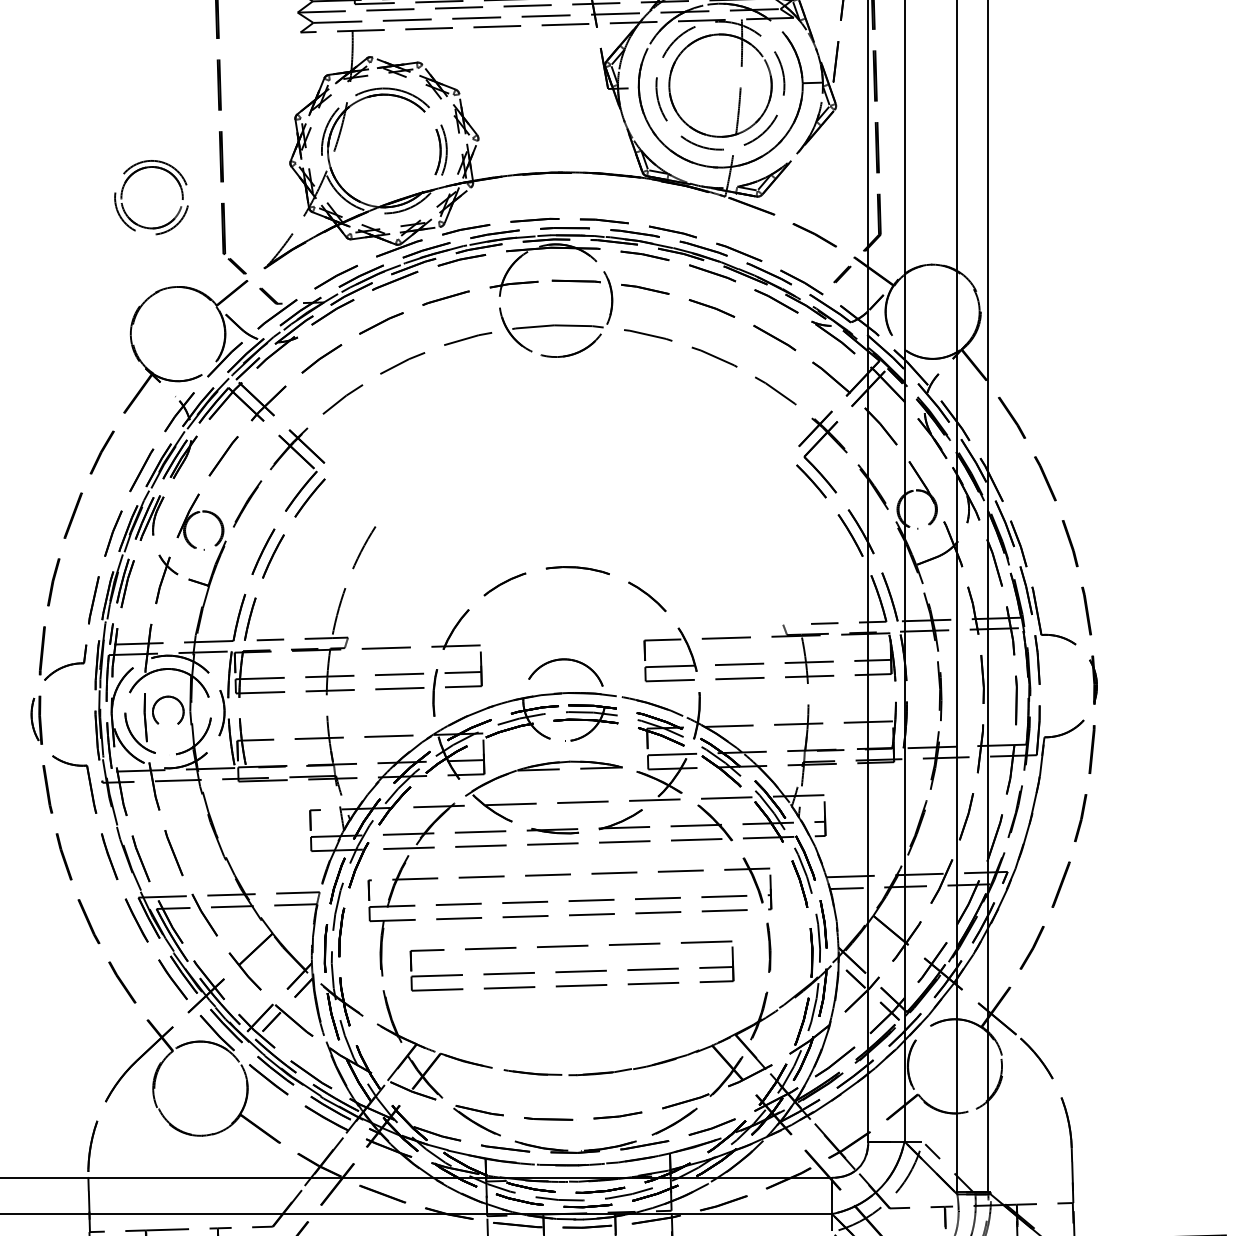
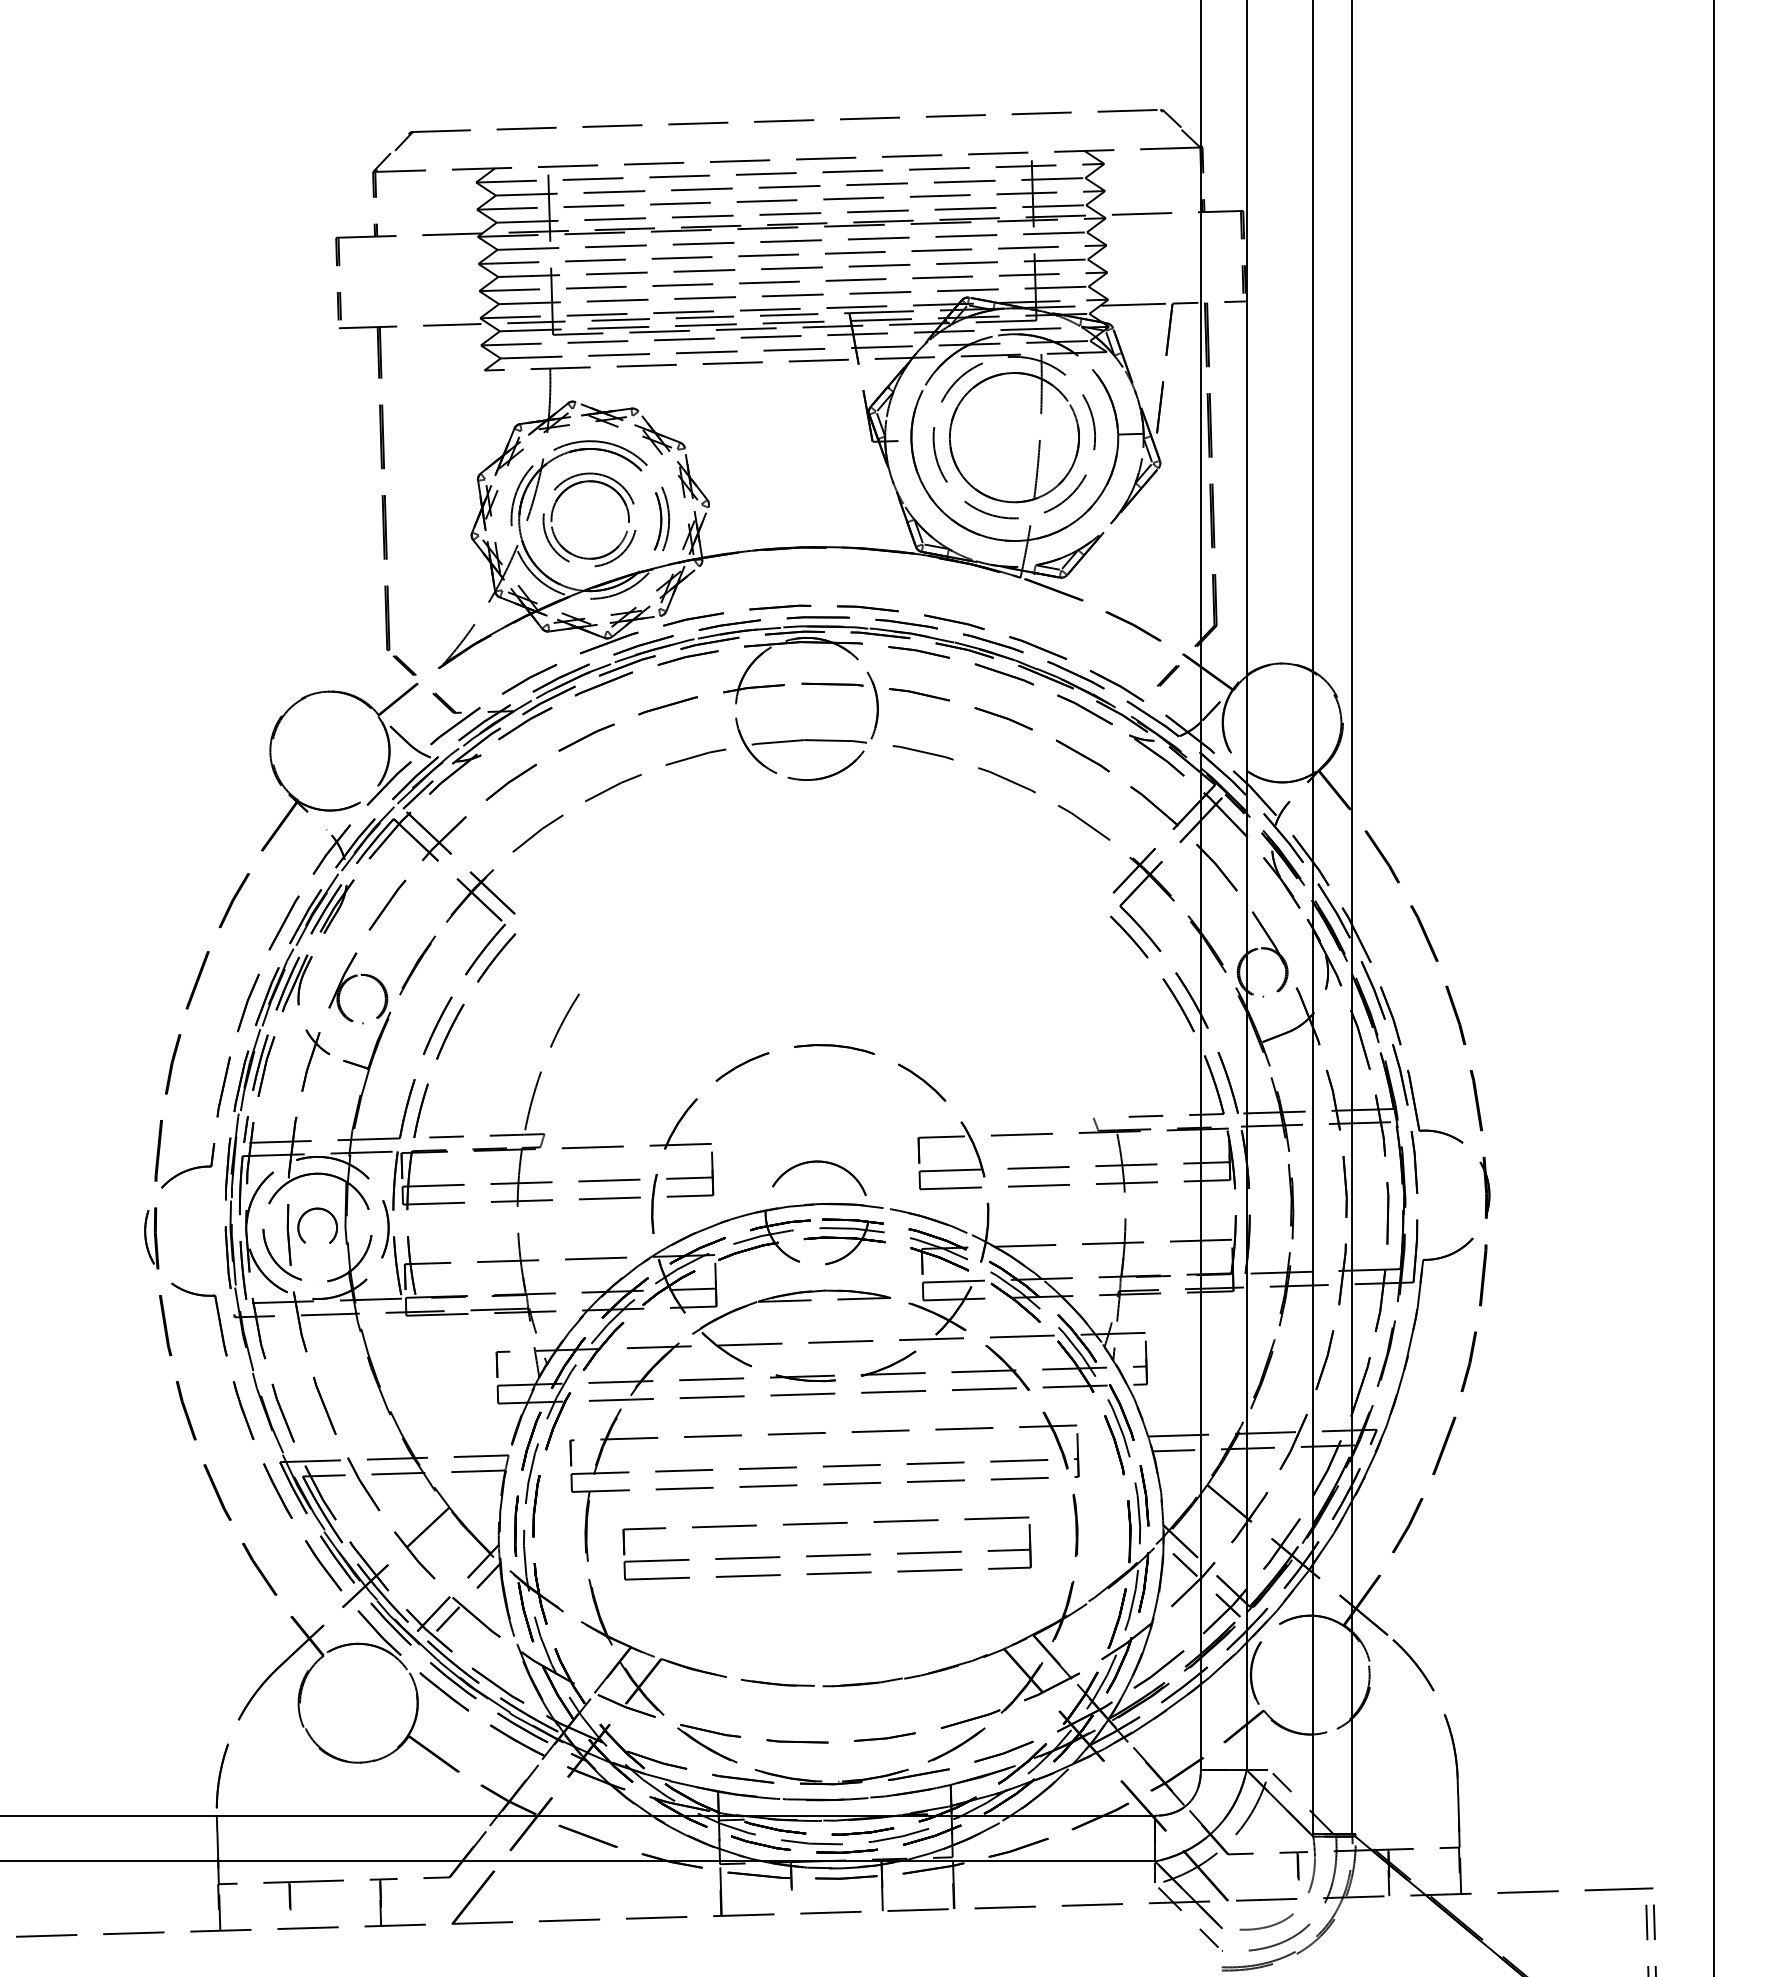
part: (134, 173) -> (568, 489), moved

